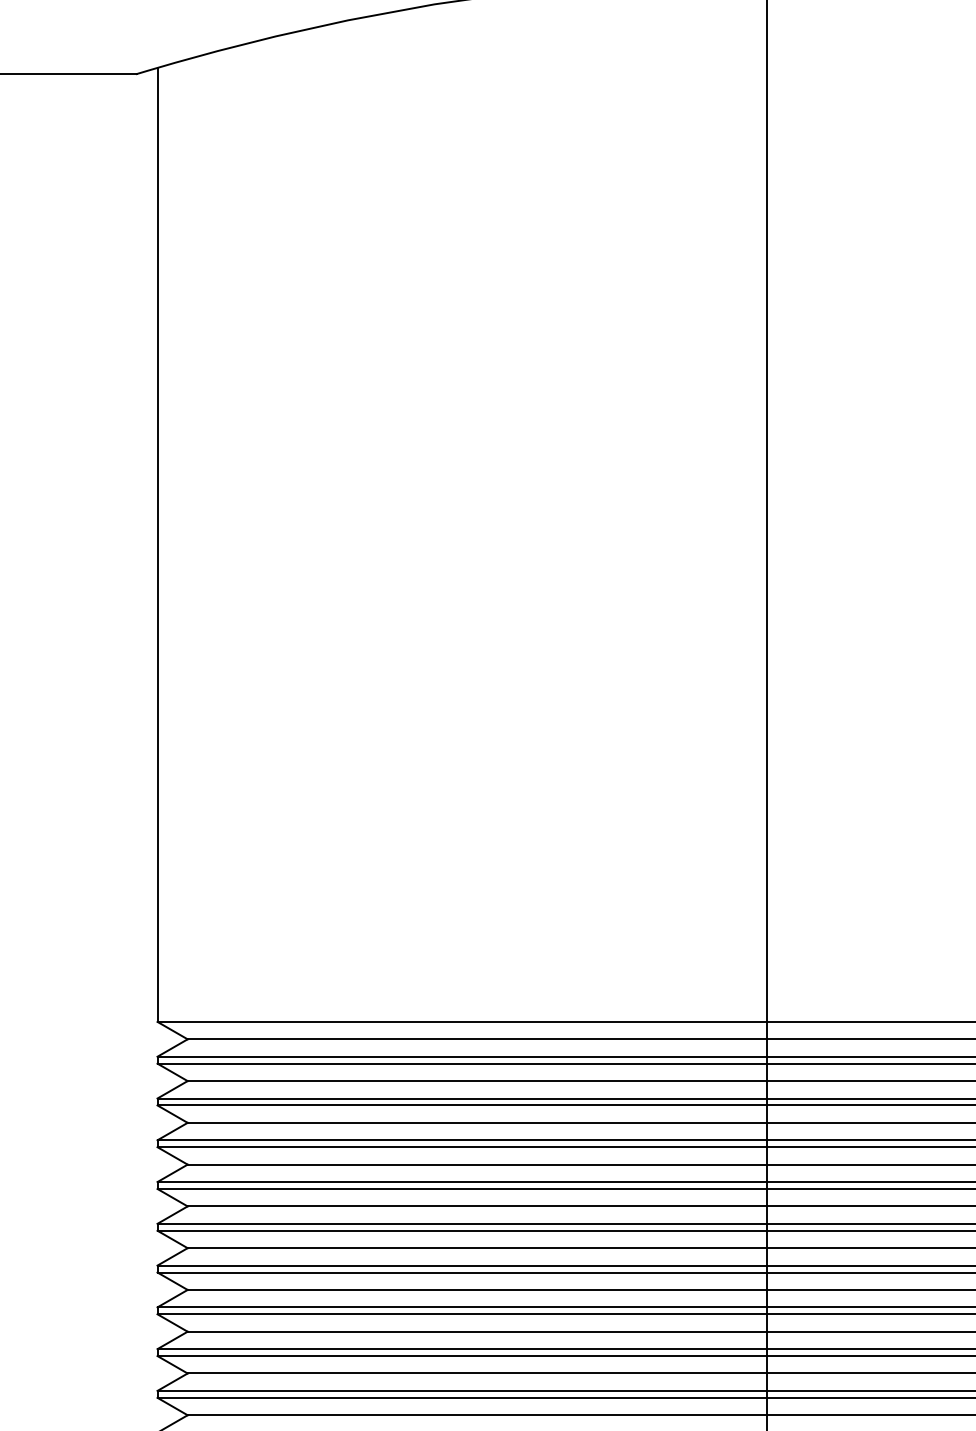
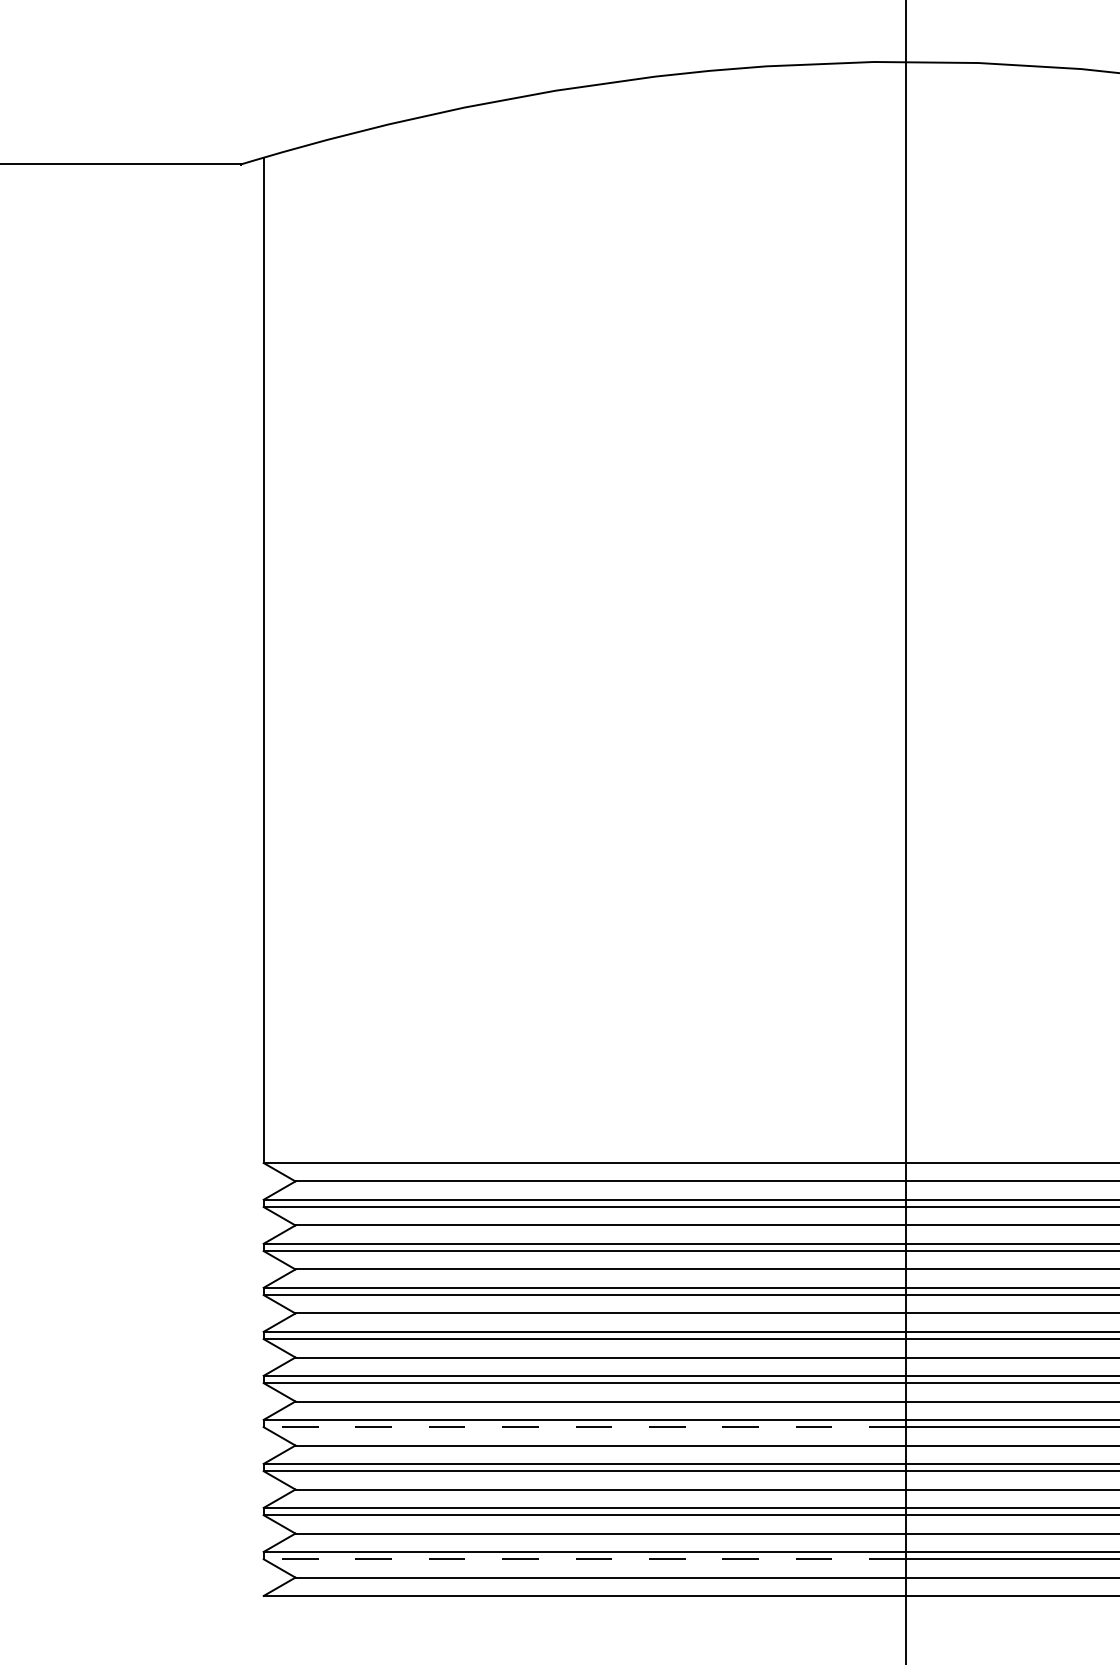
line: (461, 1272) -> (584, 1427), solid -> dashed
line: (461, 1398) -> (584, 1559), solid -> dashed

